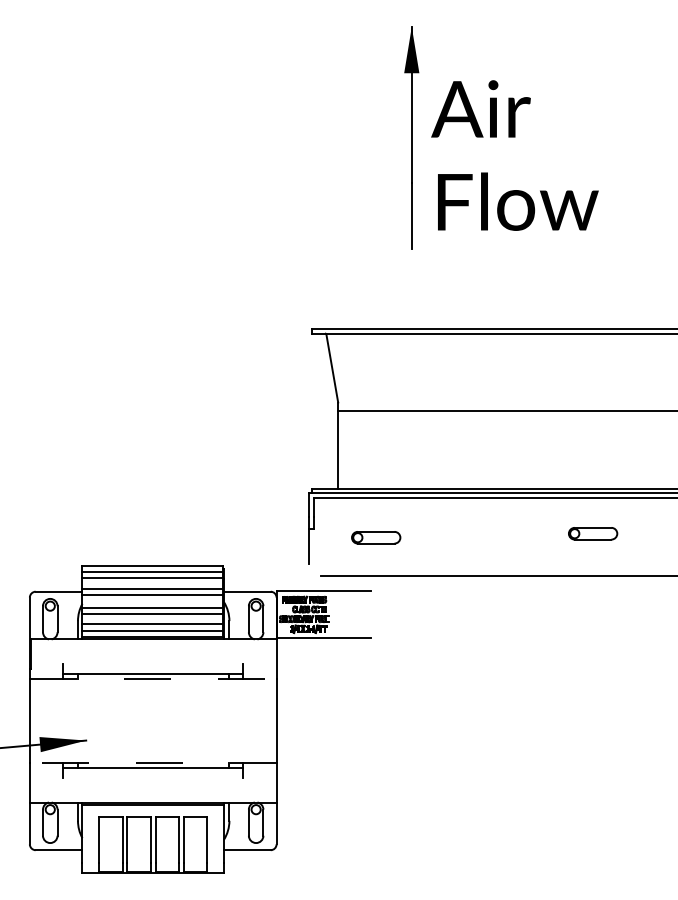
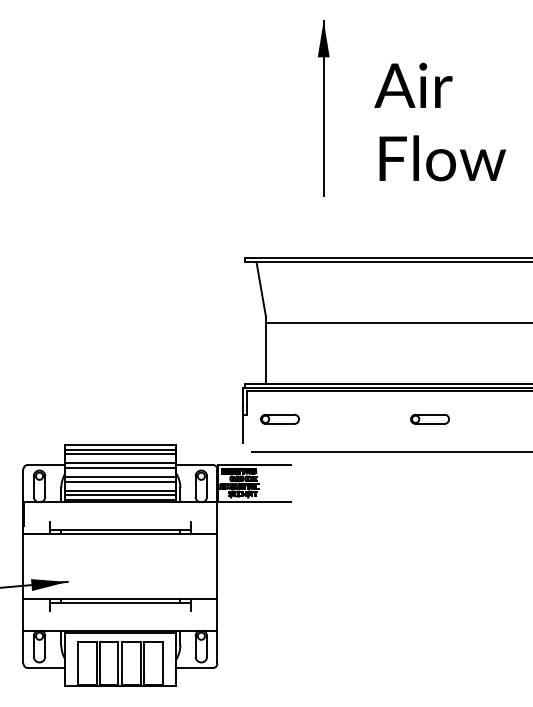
text: (514, 155) -> (439, 121), moved
part: (593, 533) -> (430, 419), moved
part: (376, 537) -> (280, 419), moved
line: (153, 679) -> (120, 533), dashed -> solid
line: (152, 762) -> (119, 599), dashed -> solid

